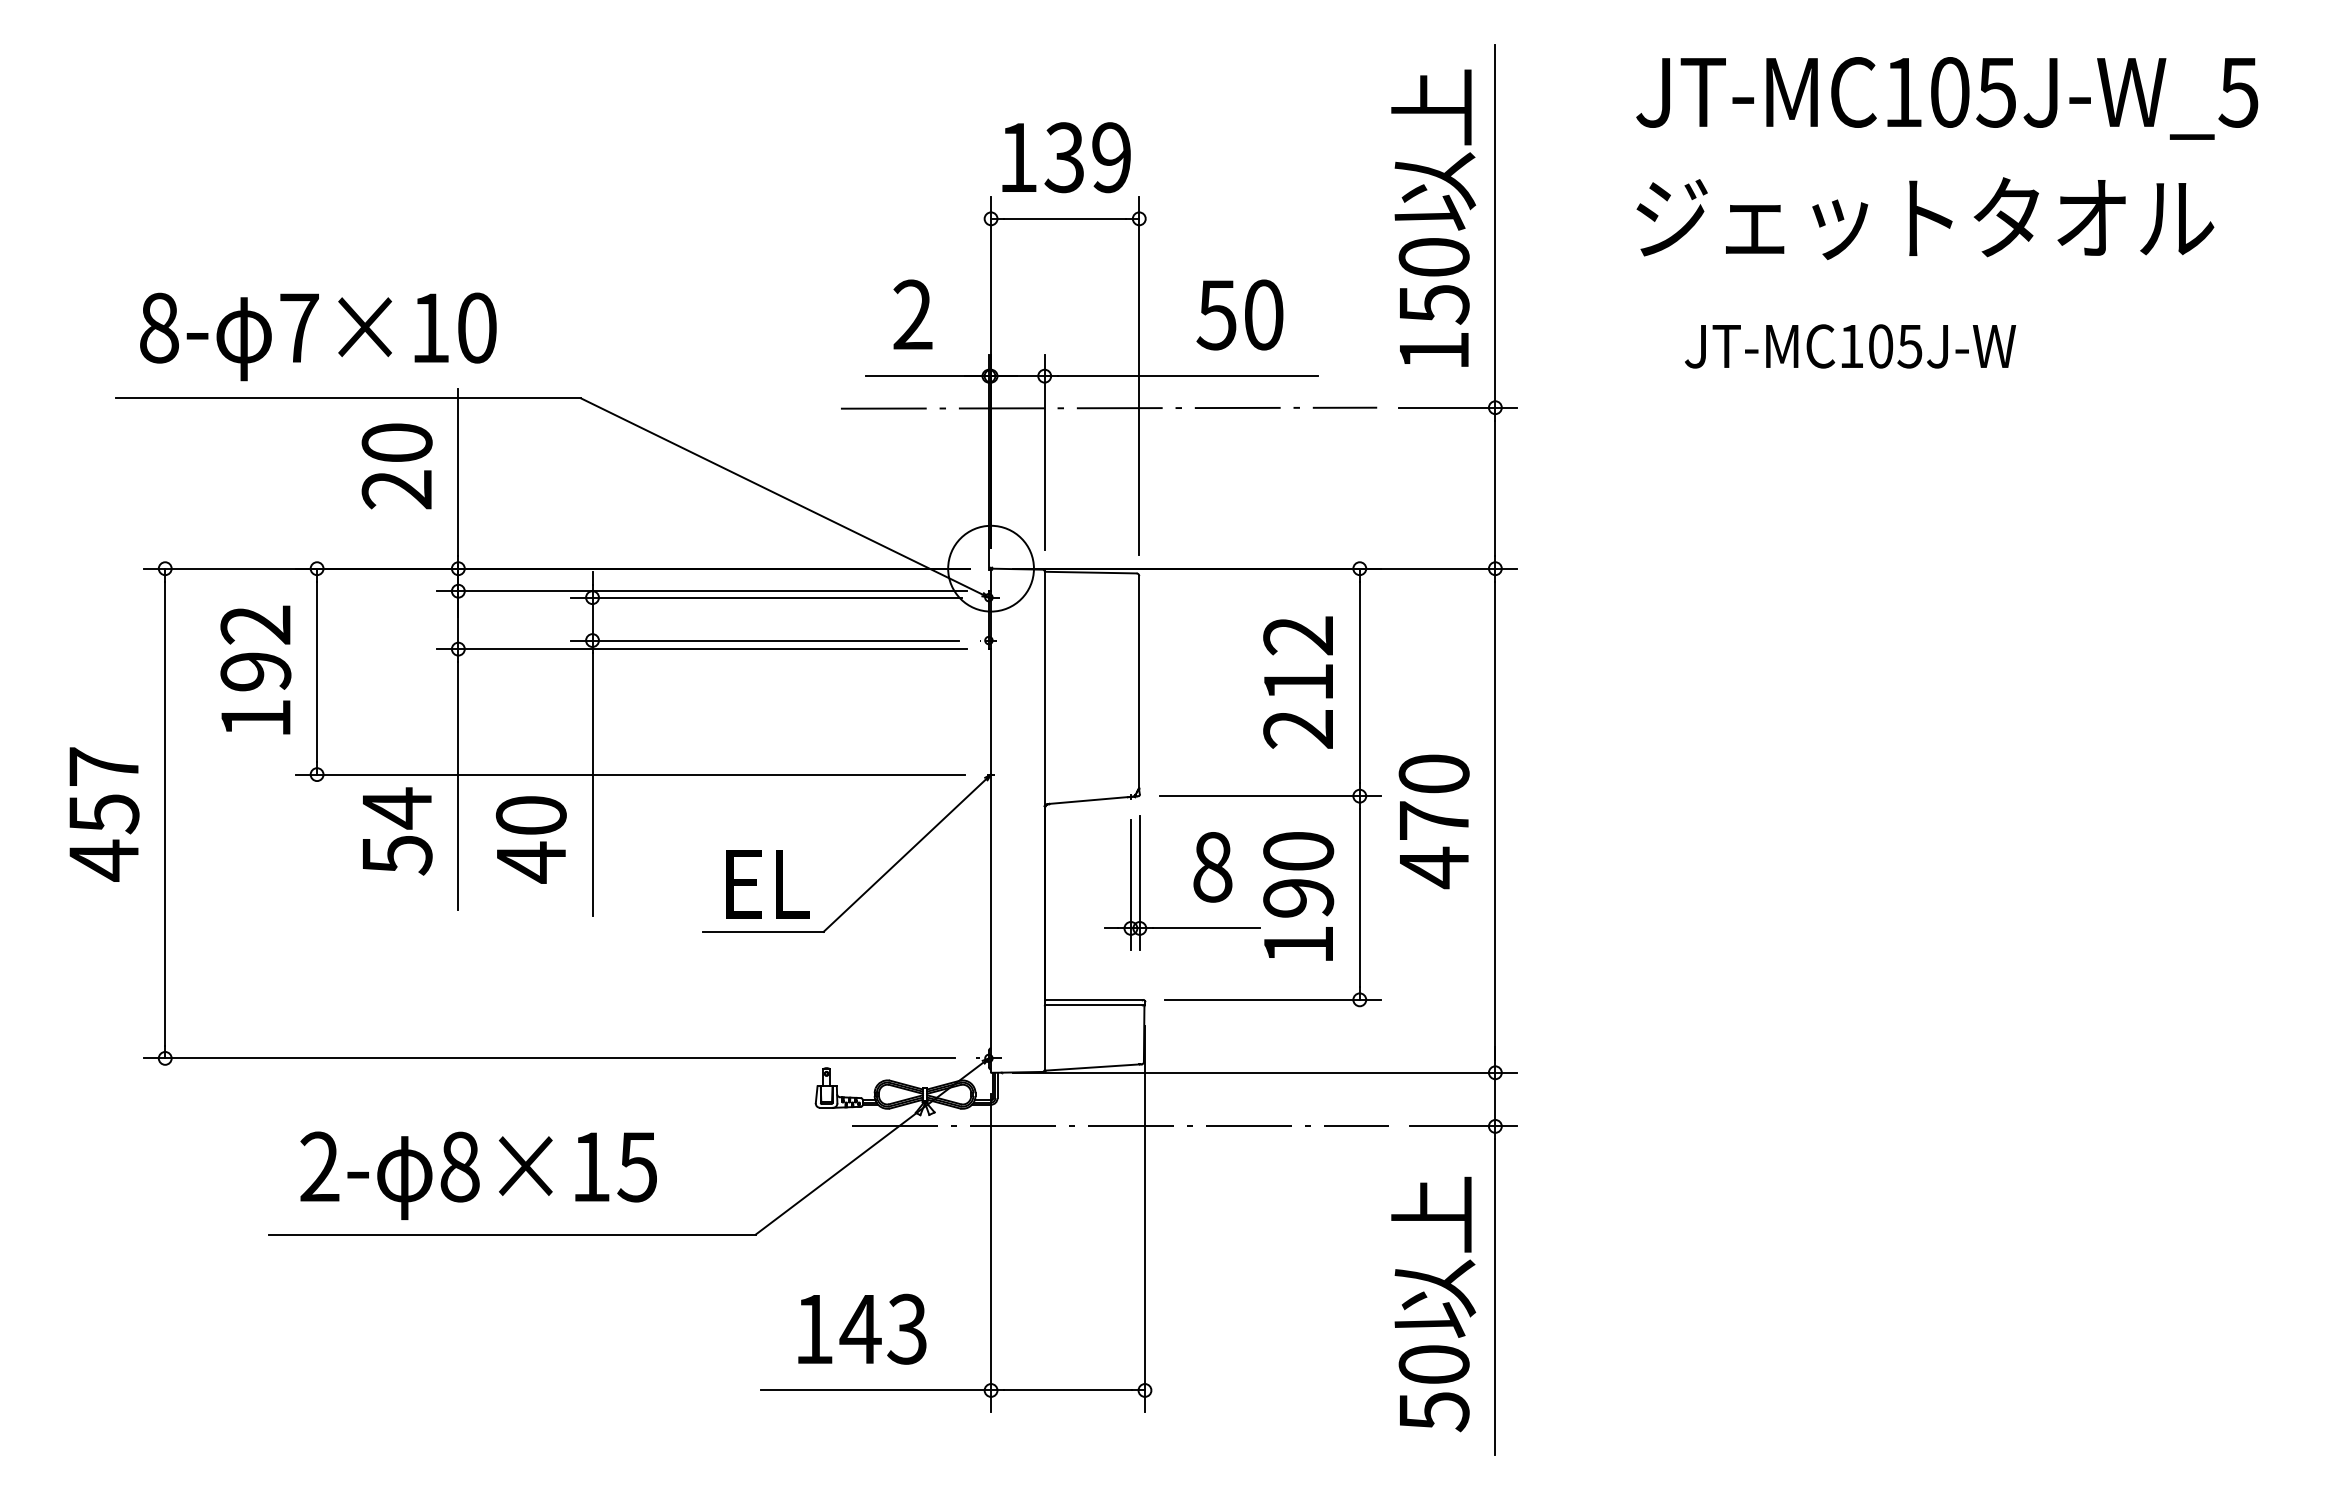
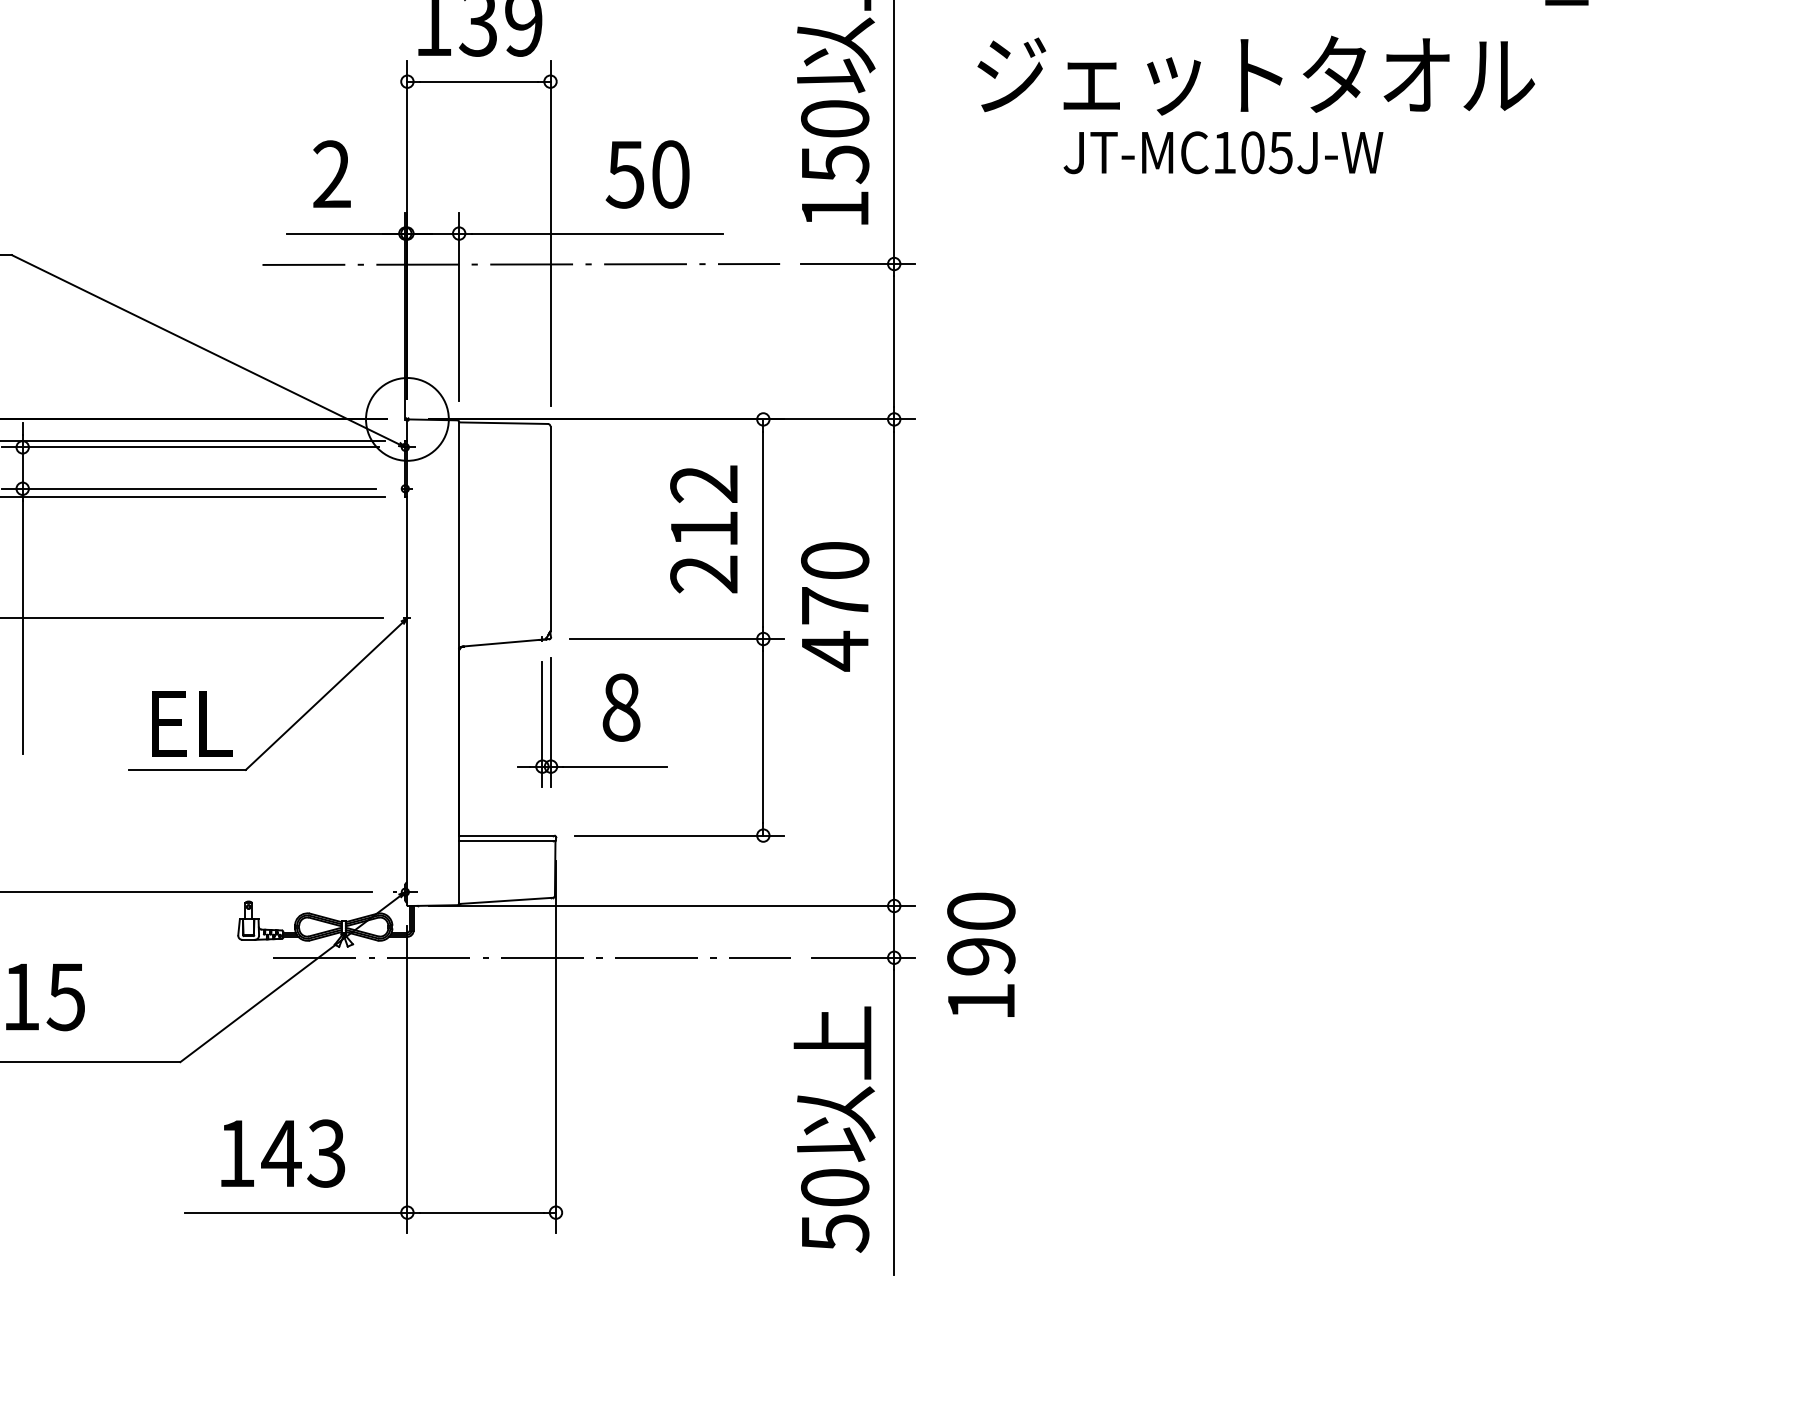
text: (1925, 218) -> (1256, 75), moved
text: (1850, 346) -> (1223, 152), moved
text: (1433, 821) -> (834, 606), moved
text: (1298, 896) -> (981, 954), moved

